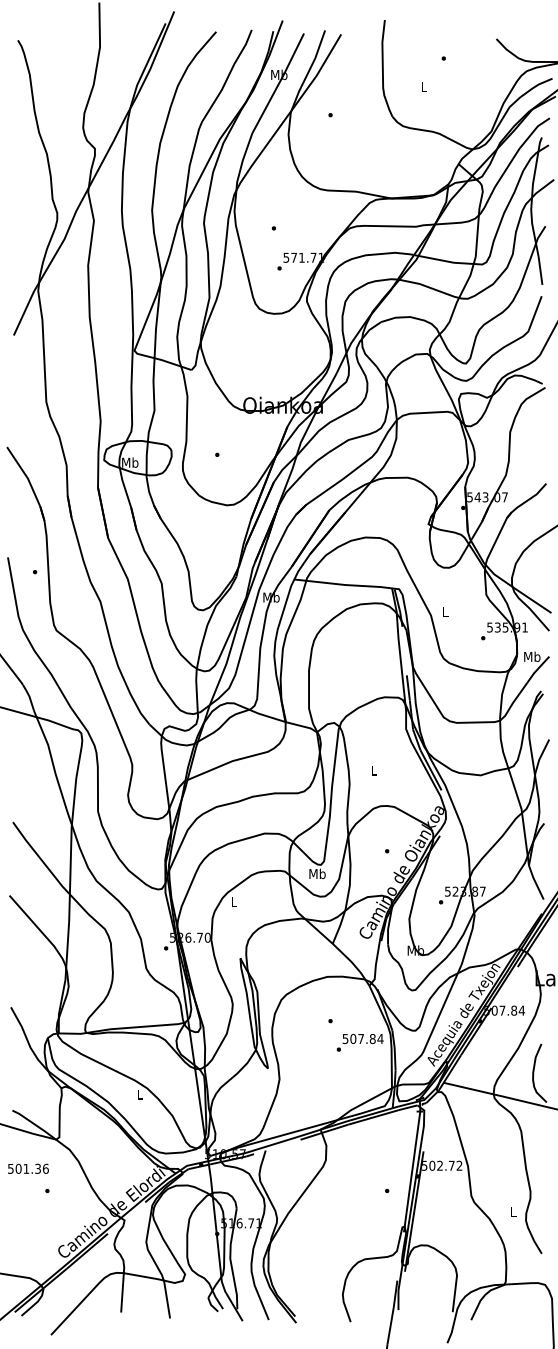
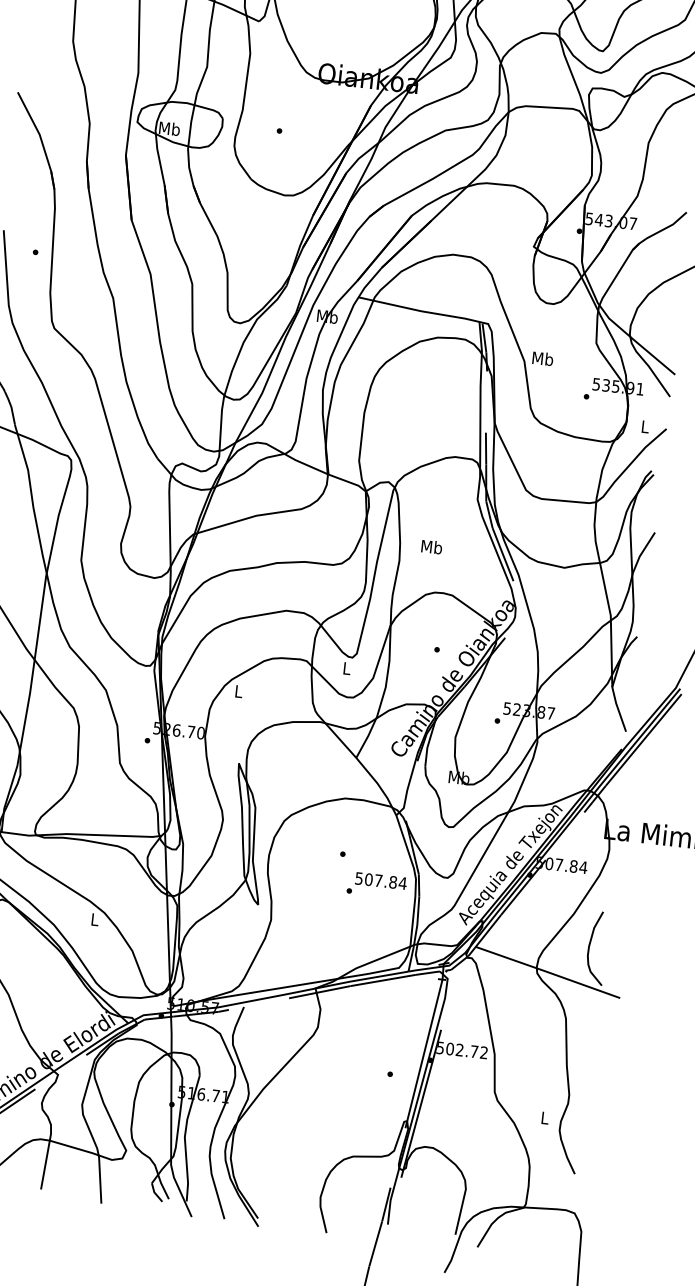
text: (445, 611) -> (543, 358), L -> Mb
text: (532, 656) -> (645, 426), Mb -> L
text: (374, 770) -> (432, 547), L -> Mb
text: (317, 873) -> (346, 667), Mb -> L

